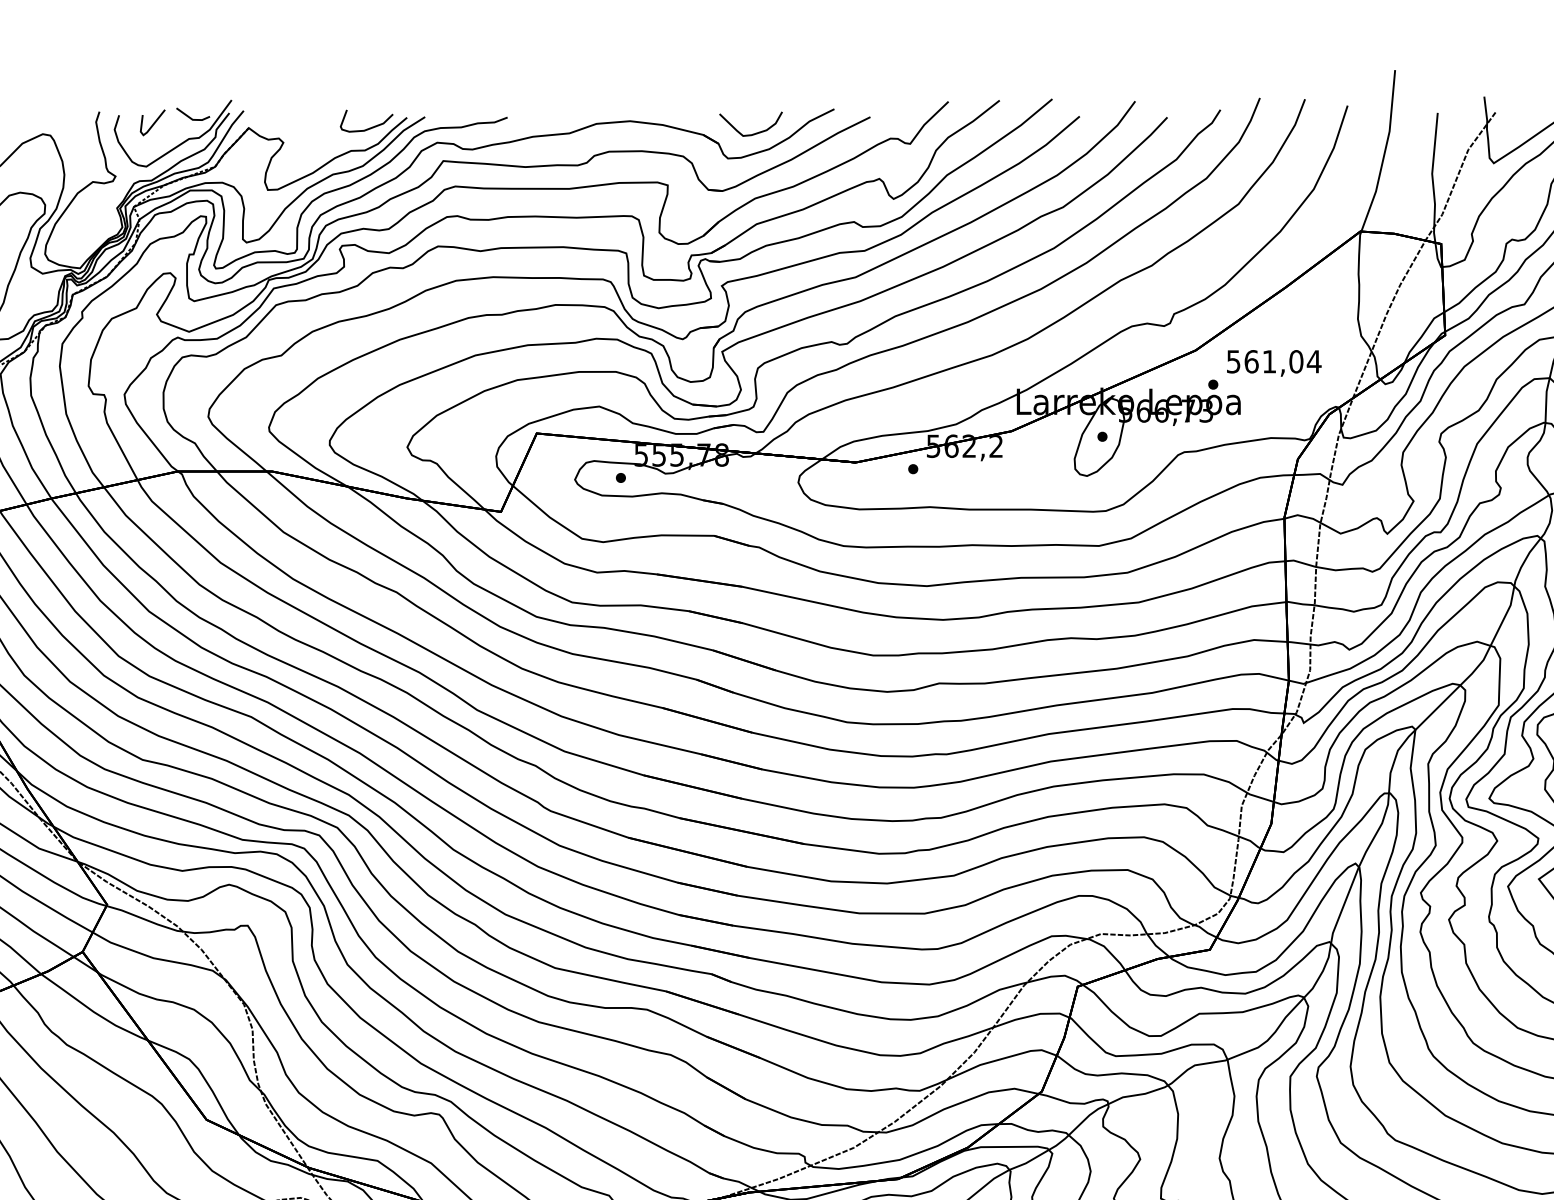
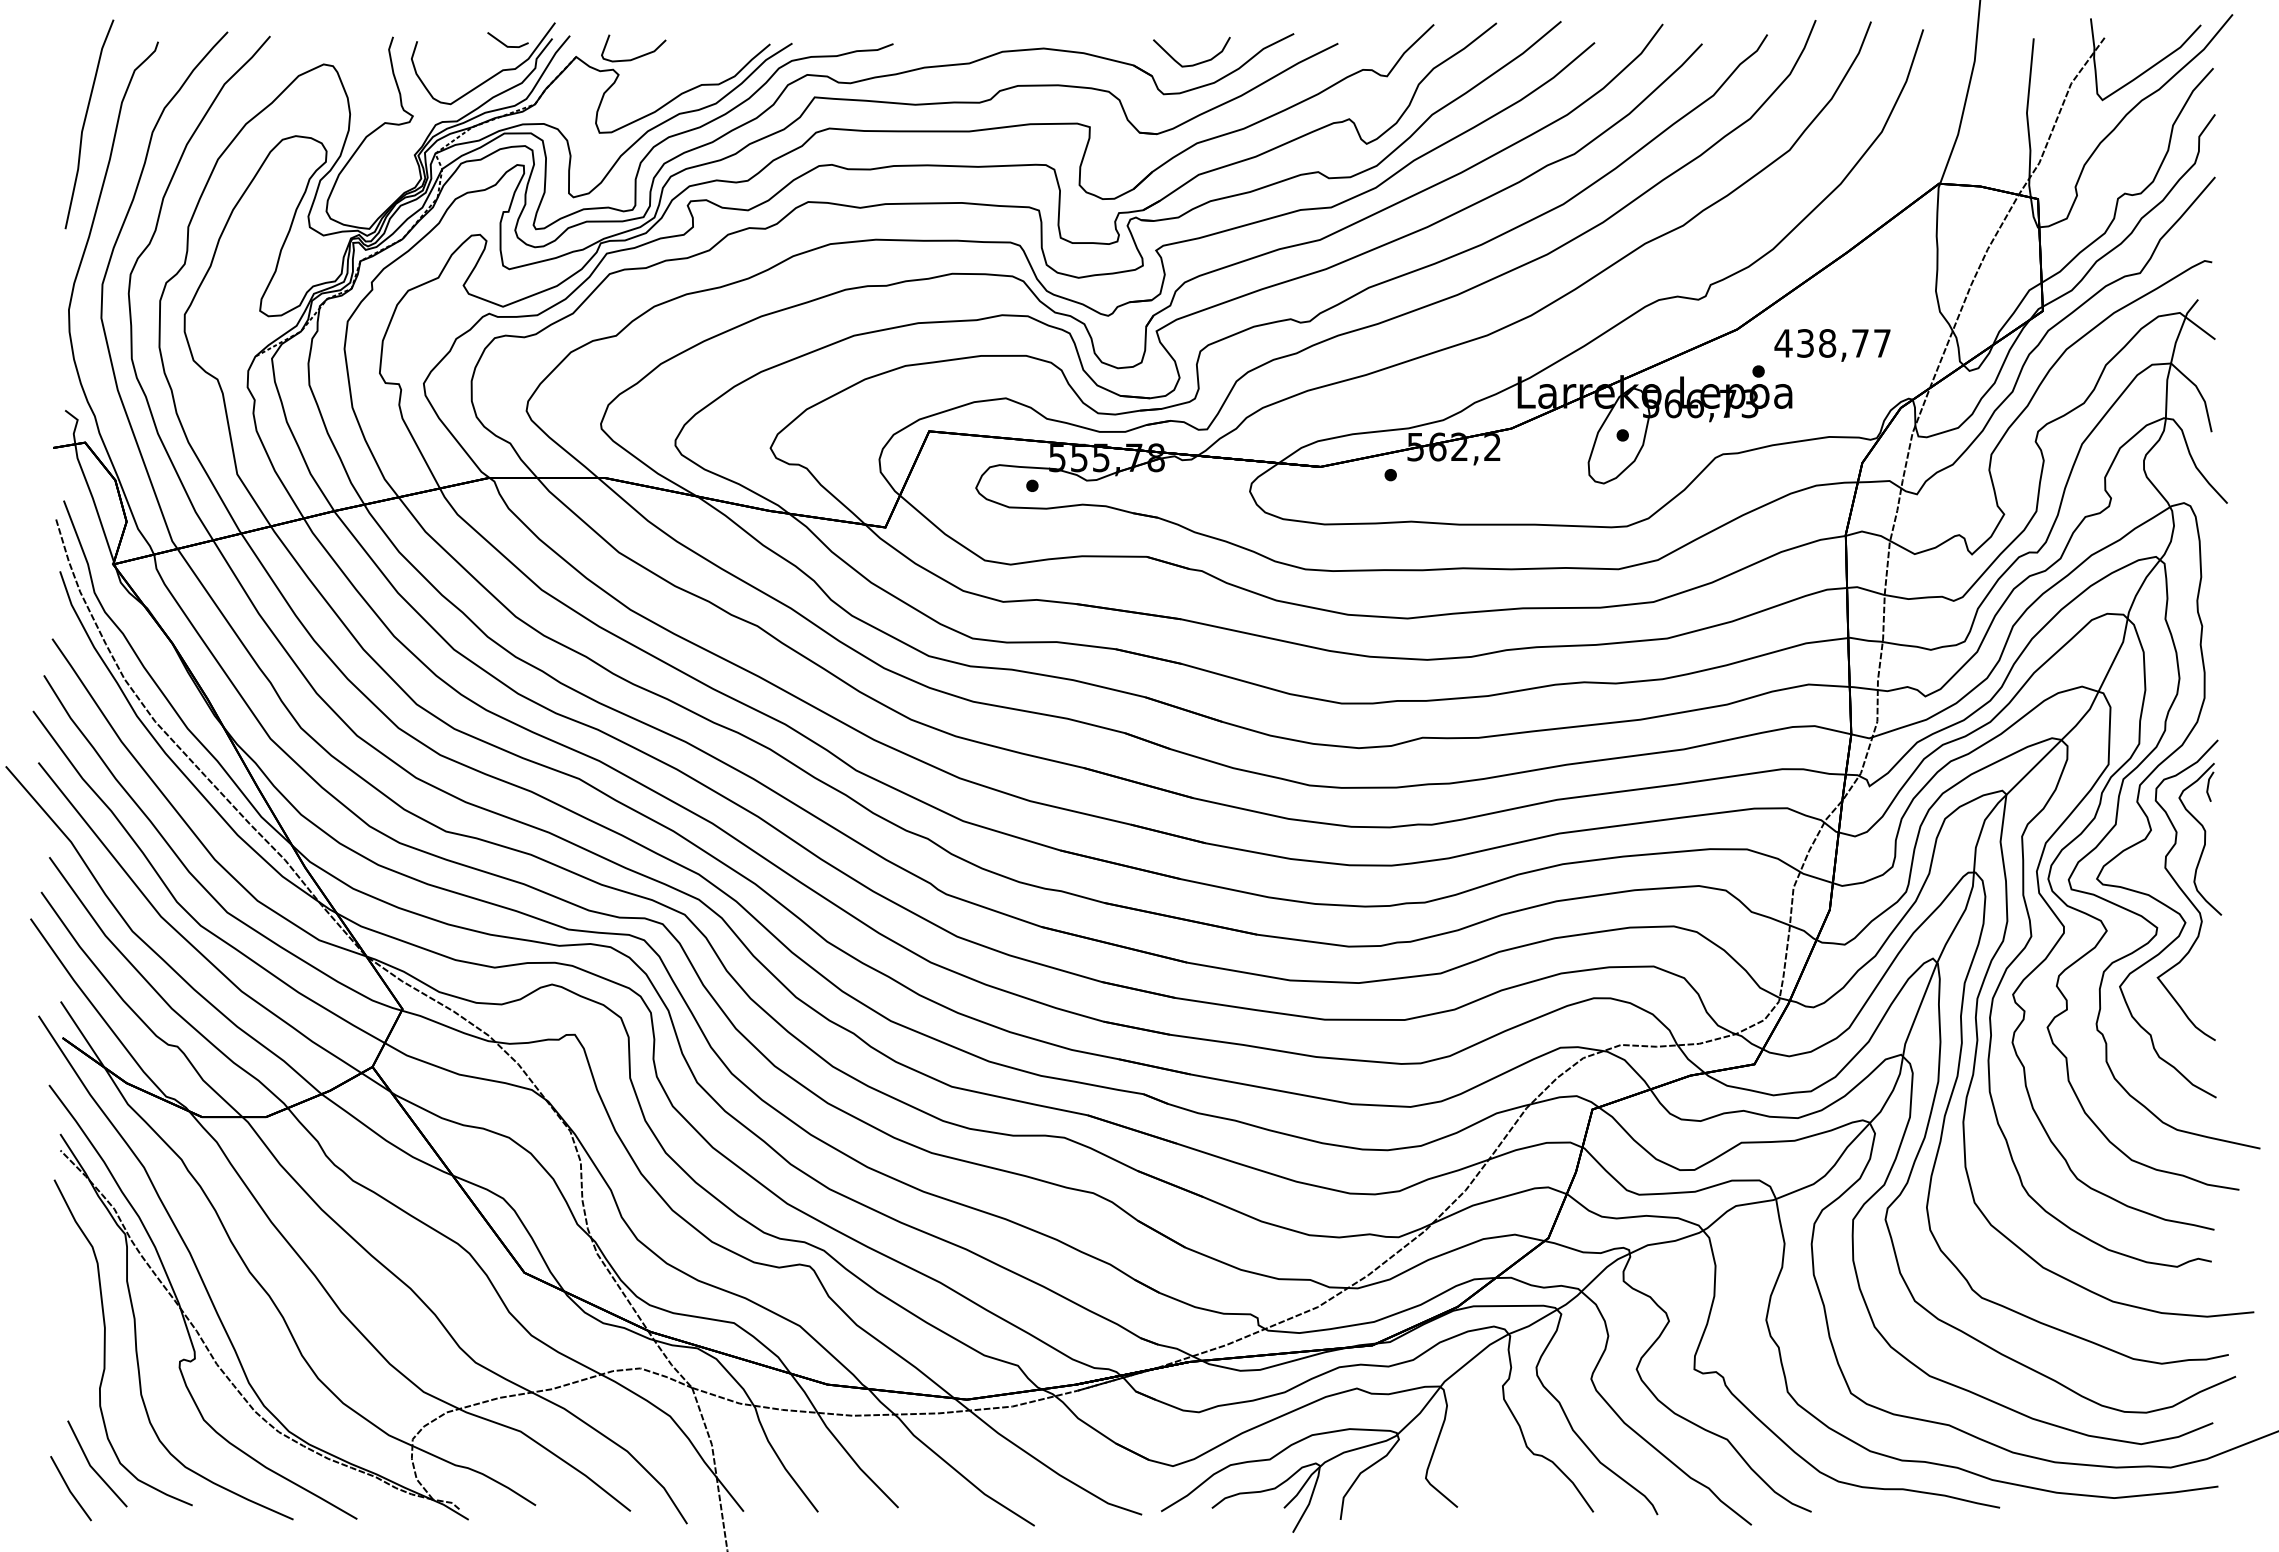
line: (153, 122) -> (459, 50), removed
curve: (369, 127) -> (637, 56), moved
text: (1273, 361) -> (1832, 343), 561,04 -> 438,77

